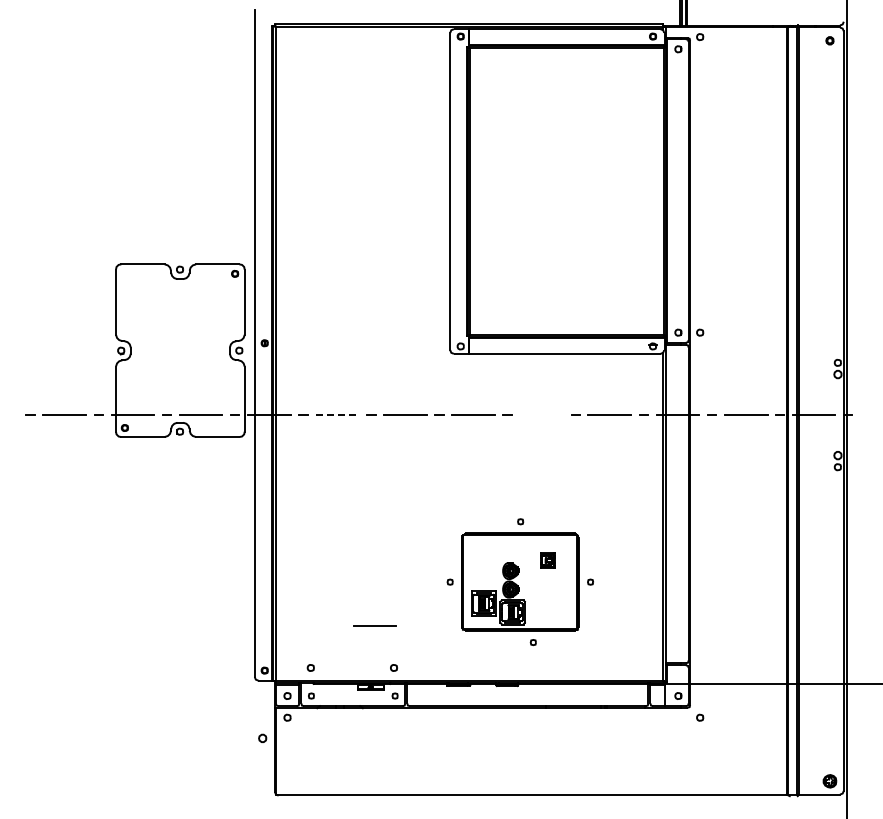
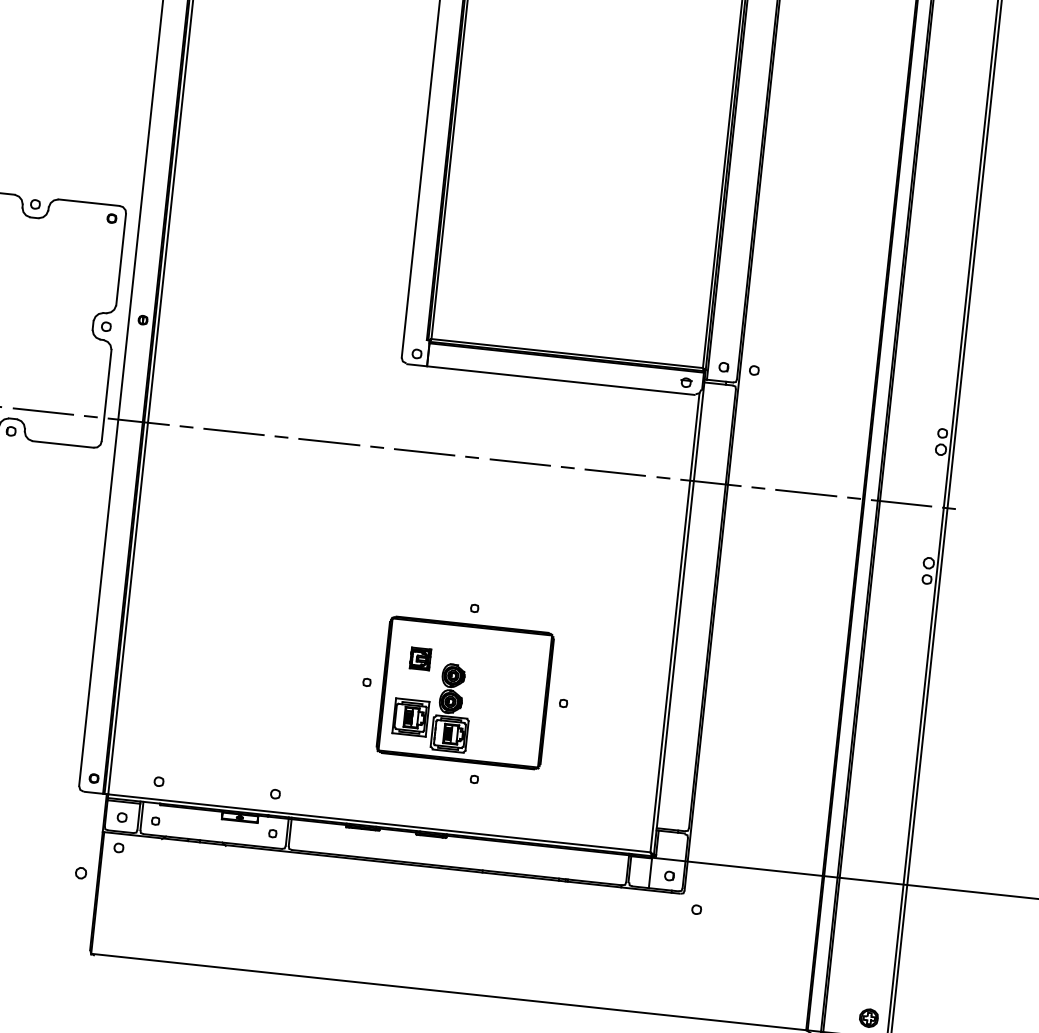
line: (337, 415) -> (234, 432), dashed -> solid
part: (547, 560) -> (419, 658), moved
line: (374, 625) -> (519, 461), moved

